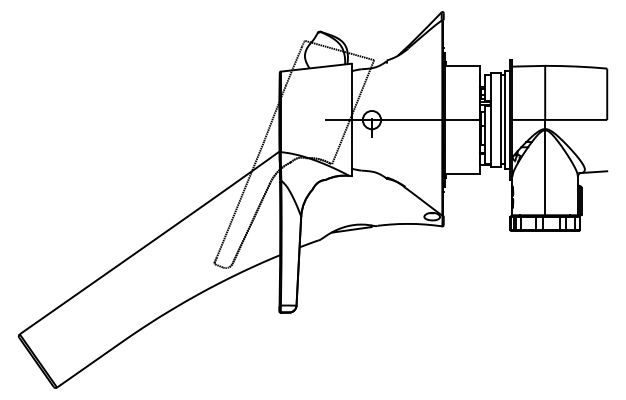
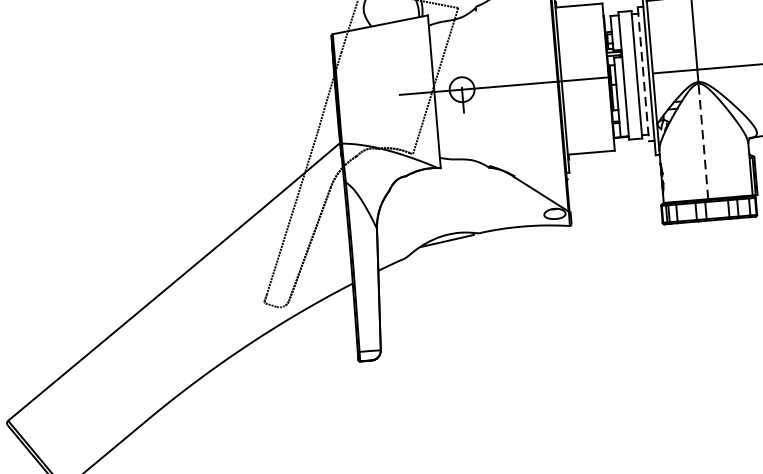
line: (505, 120) -> (643, 74), solid -> dashed
line: (545, 172) -> (703, 141), solid -> dashed

